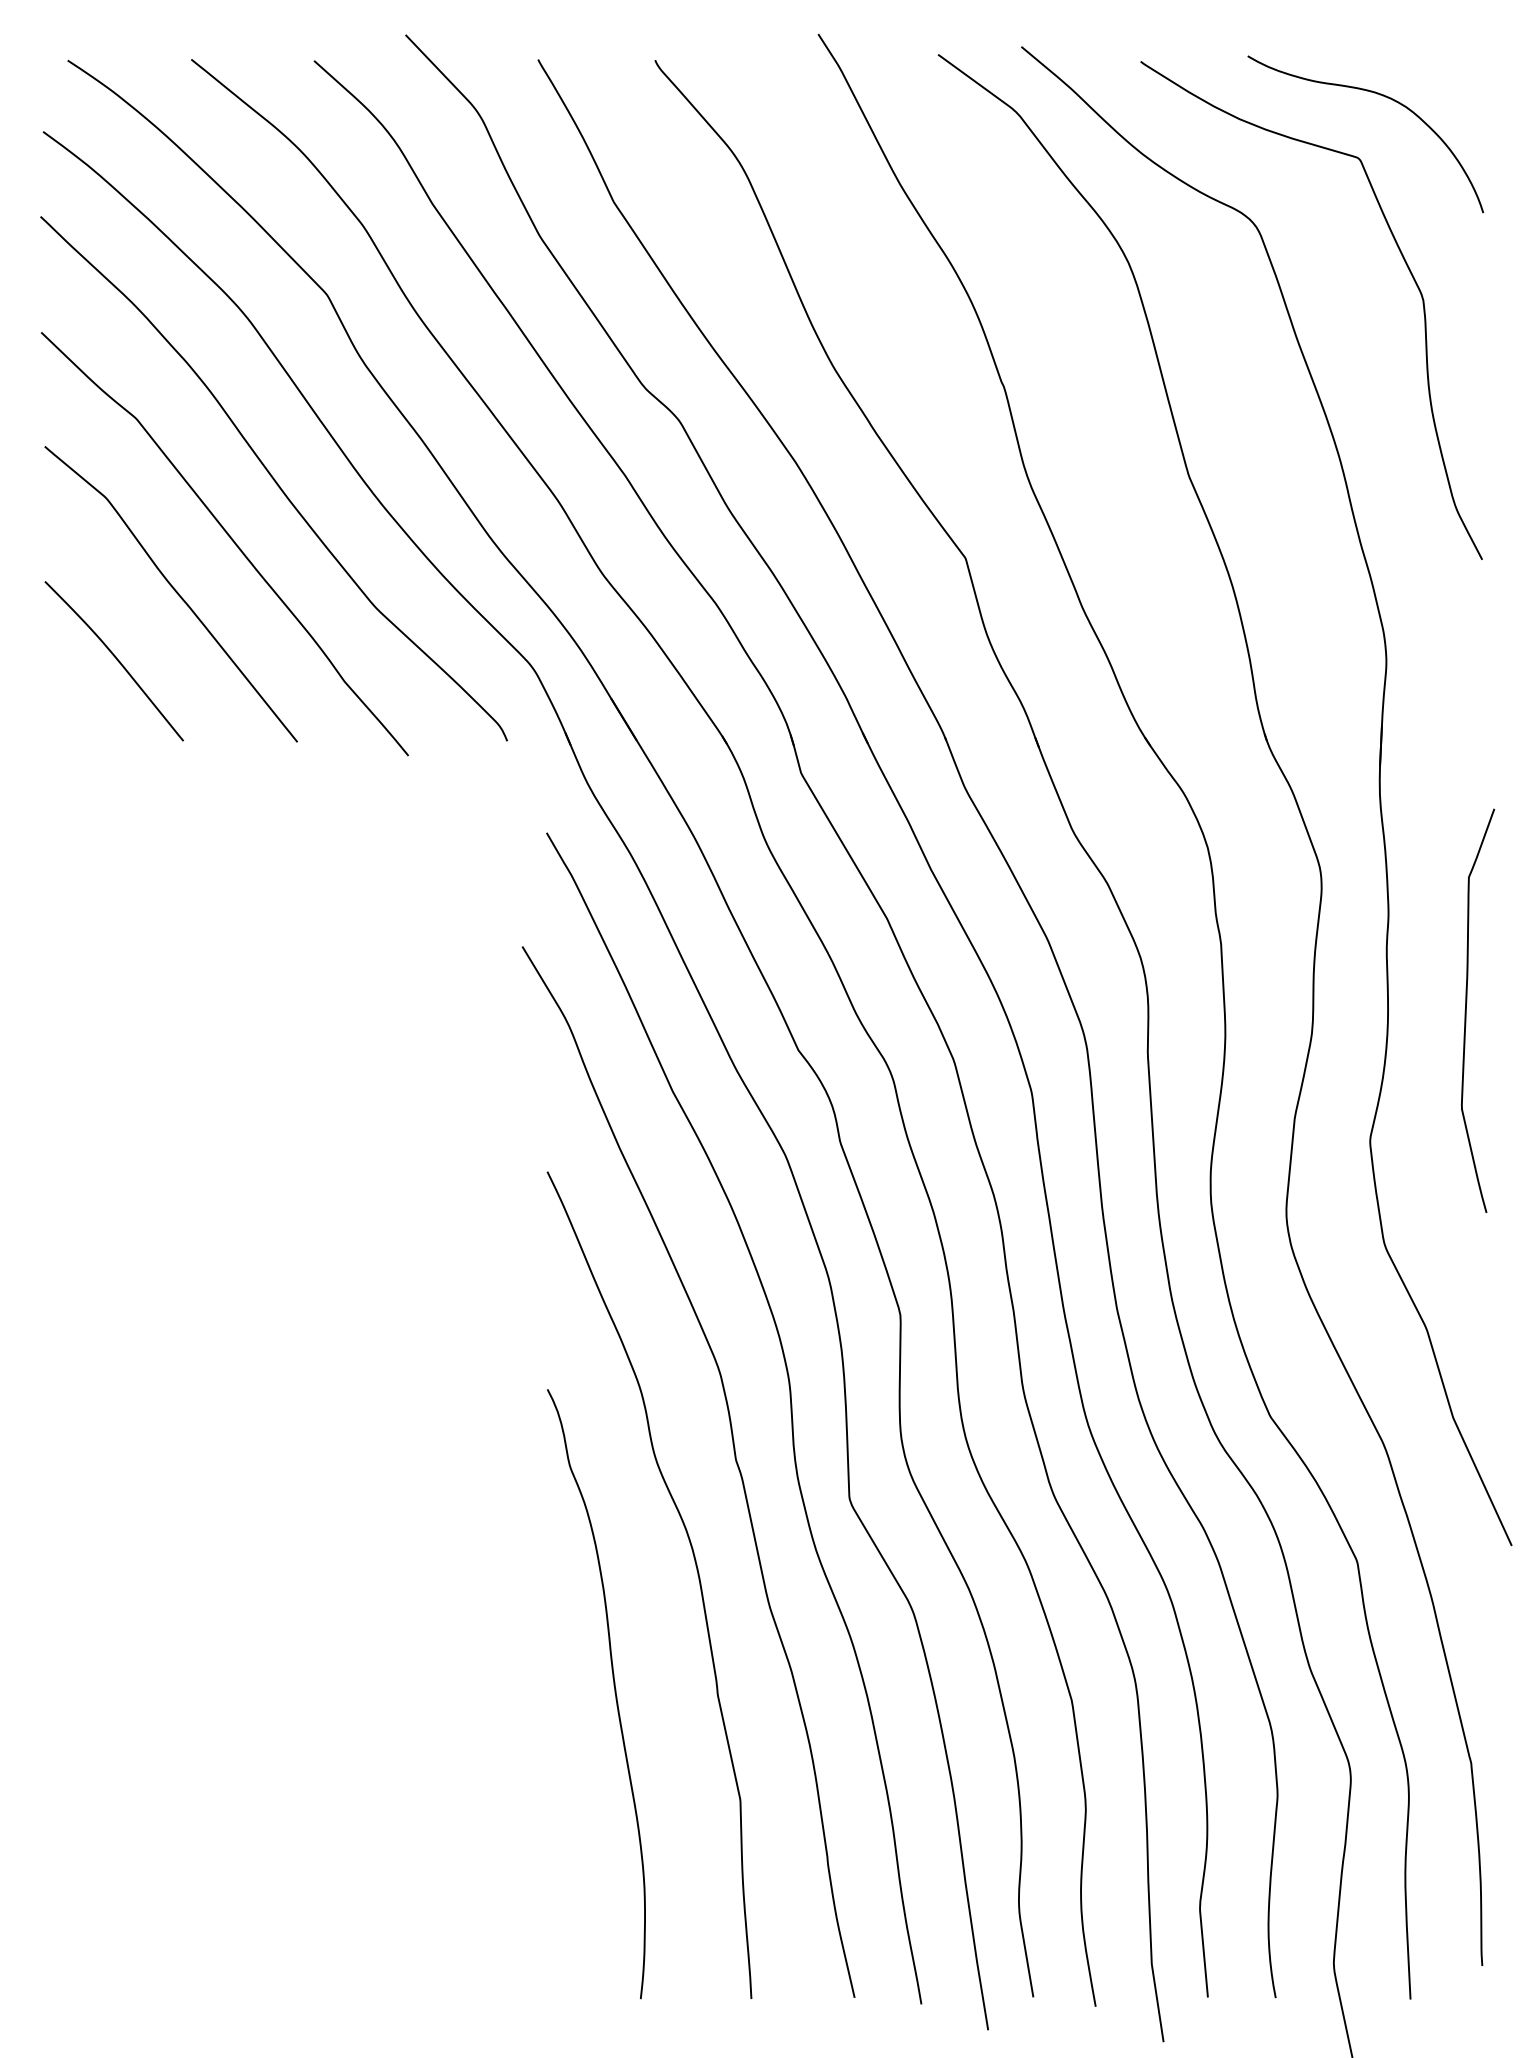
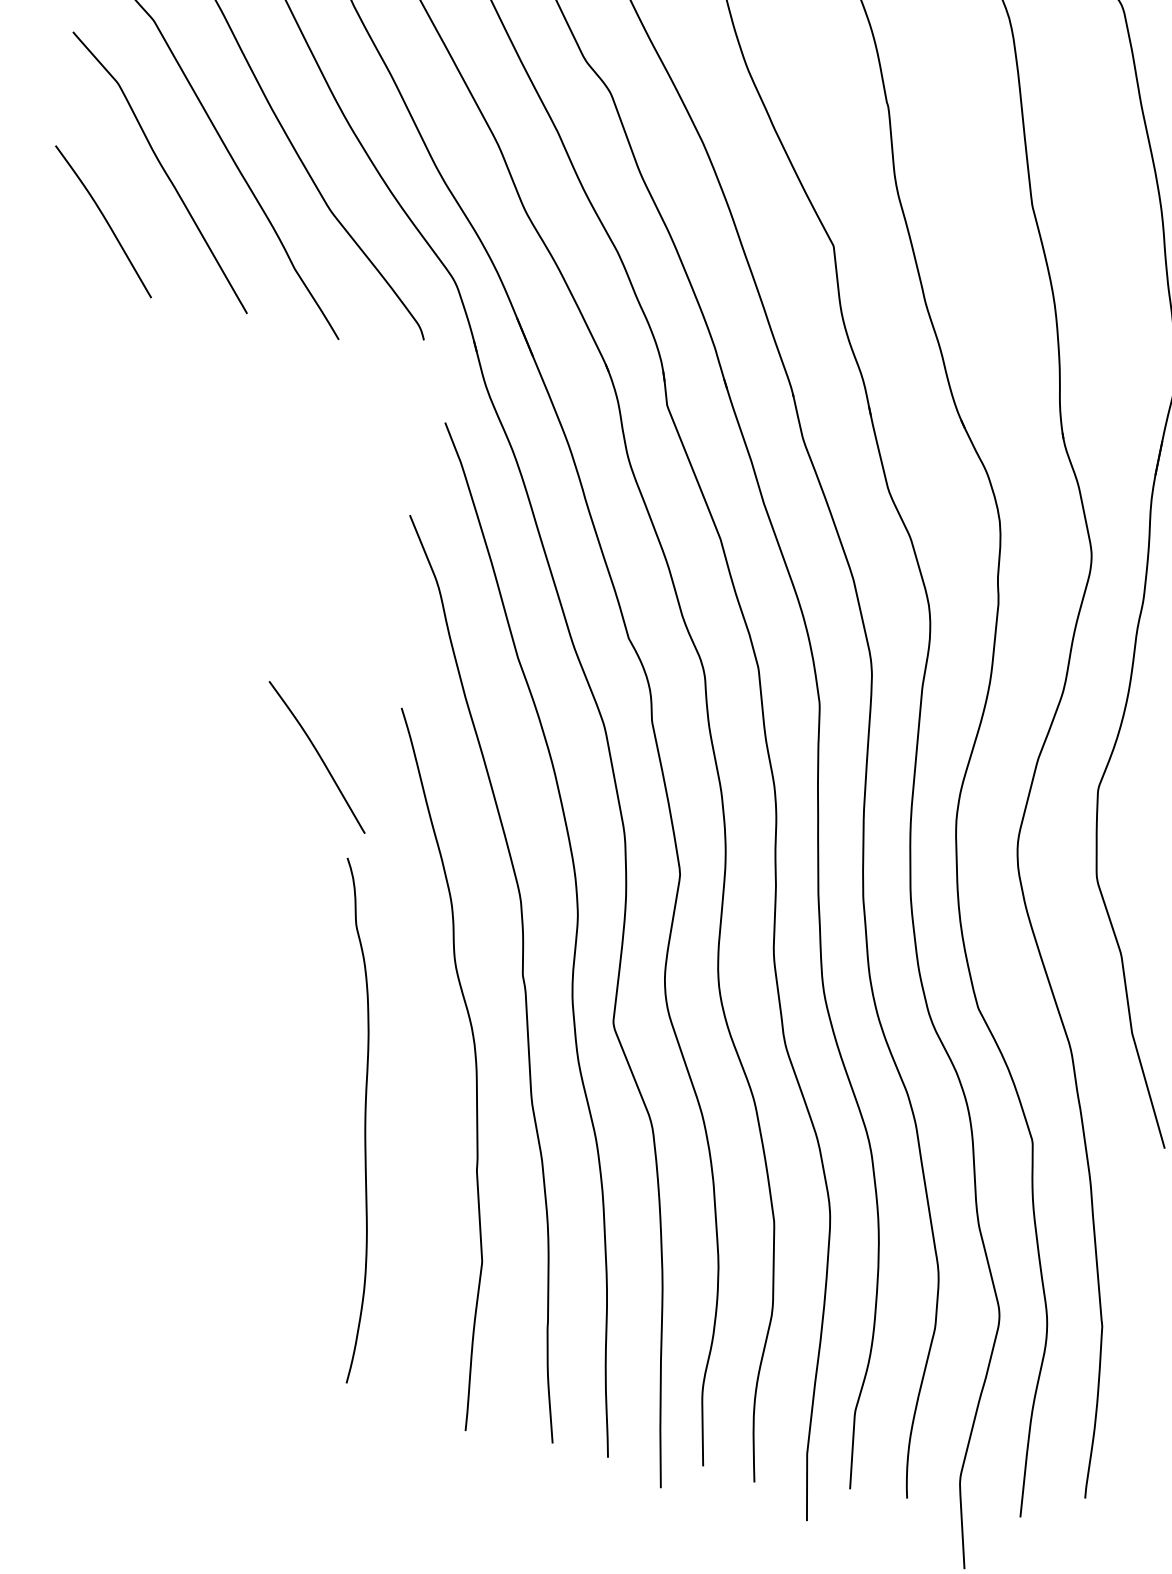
curve: (459, 1241) -> (318, 755), added
curve: (614, 1693) -> (364, 1122), moved

